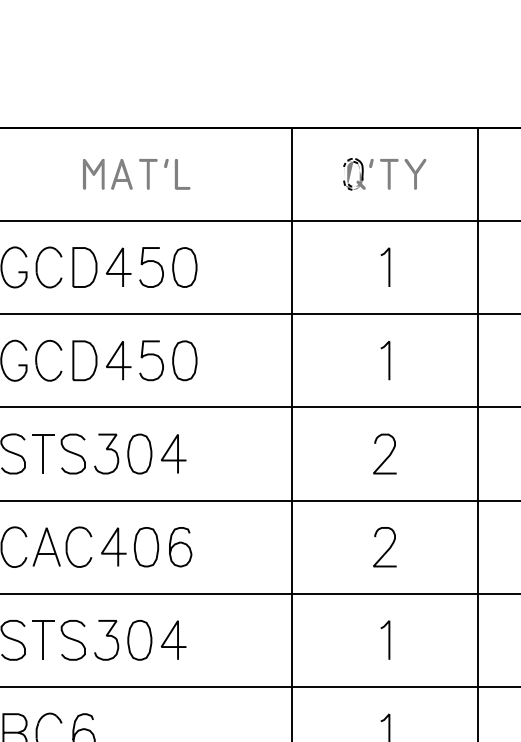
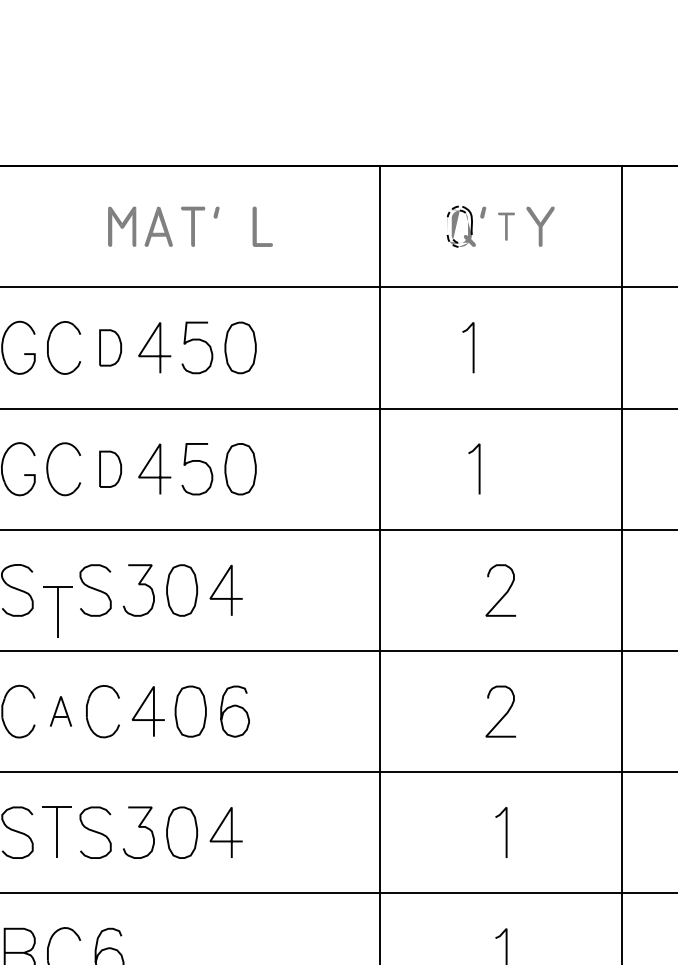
part: (182, 174) -> (262, 226), moved
part: (389, 174) -> (506, 226), size x0.7
part: (84, 267) -> (110, 347), size x0.7
line: (388, 267) -> (472, 347), moved
line: (388, 360) -> (478, 468), moved
part: (84, 361) -> (110, 469), size x0.7
part: (43, 453) -> (57, 611), moved
part: (46, 547) -> (60, 711), size x0.6

